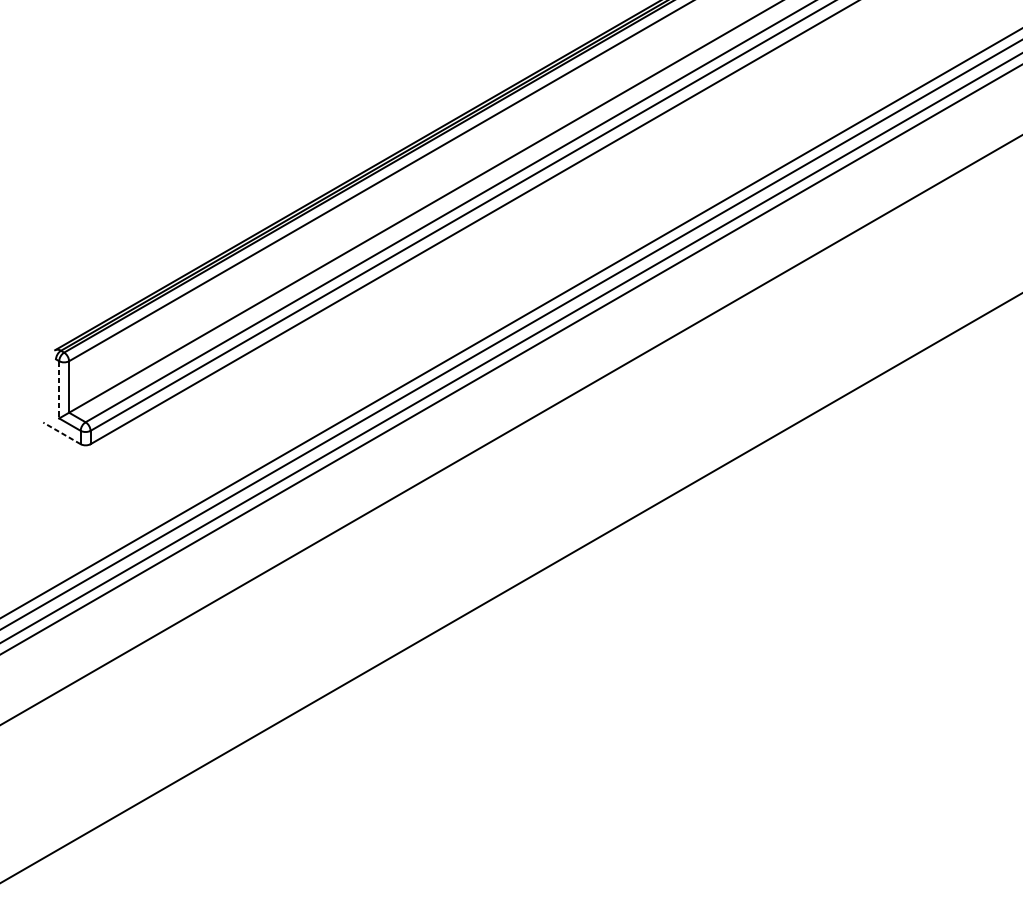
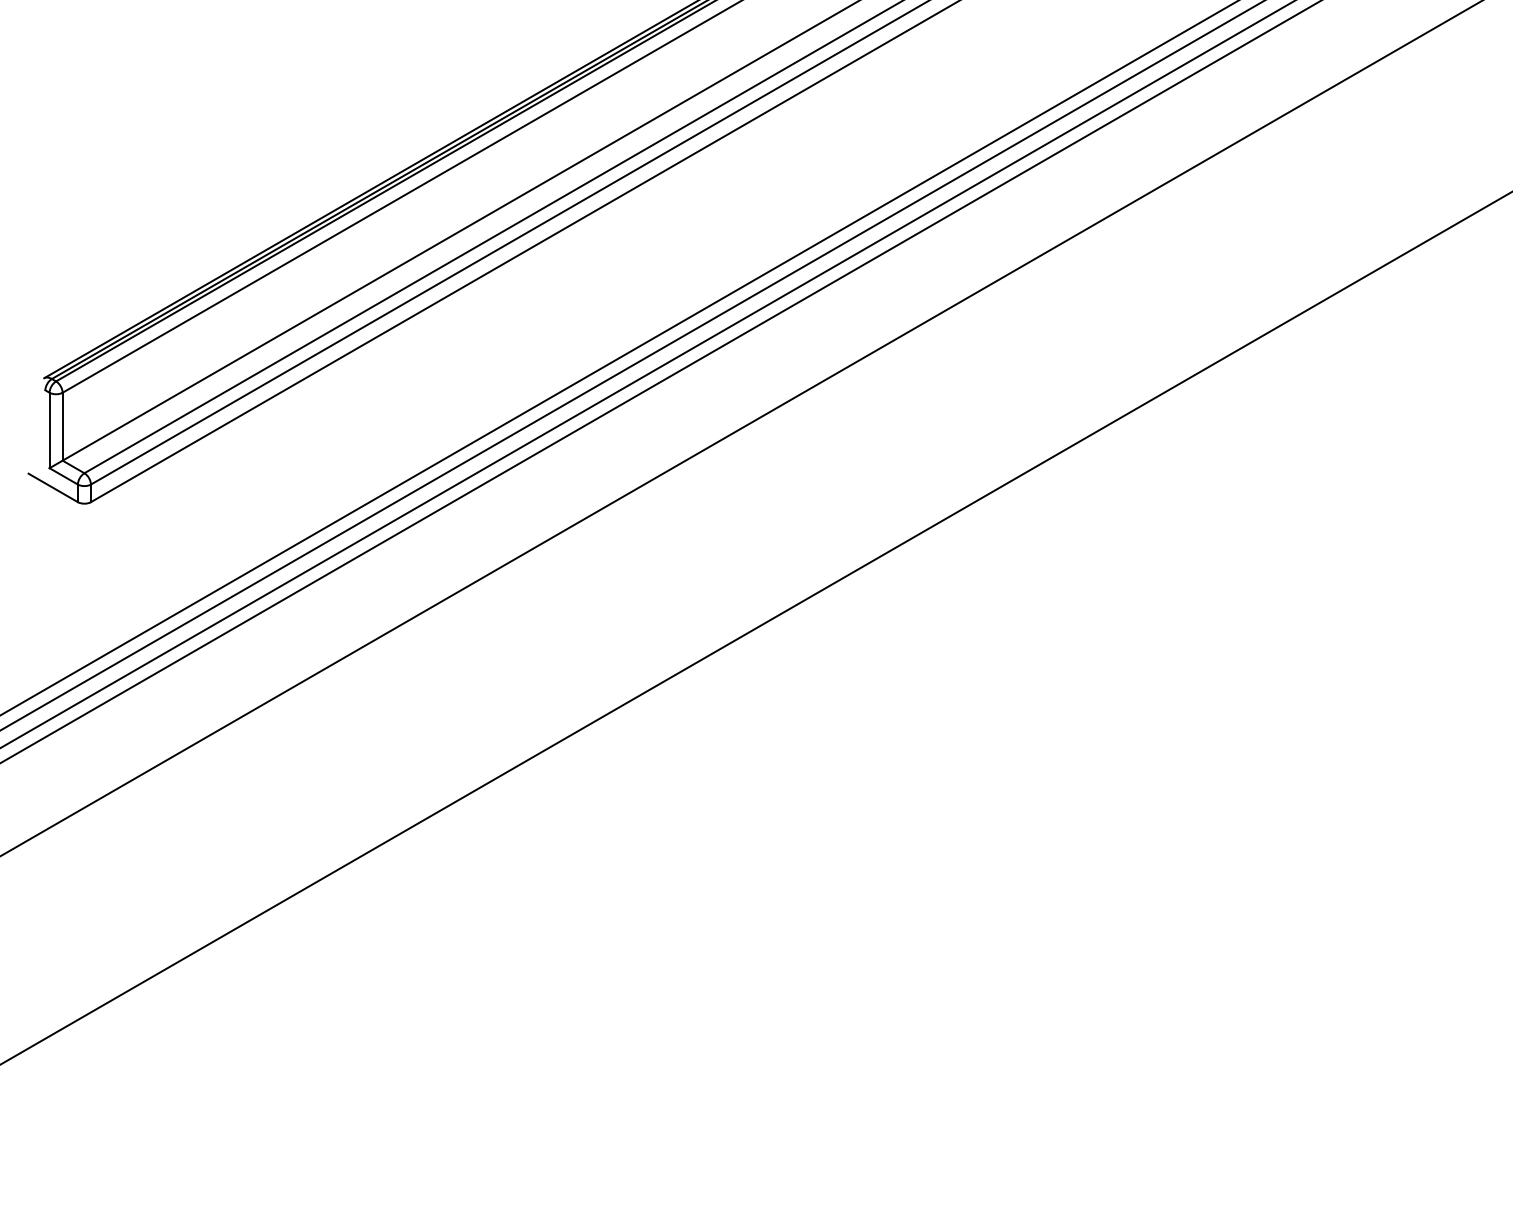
line: (59, 389) -> (49, 430), dashed -> solid
line: (61, 433) -> (52, 487), dashed -> solid

